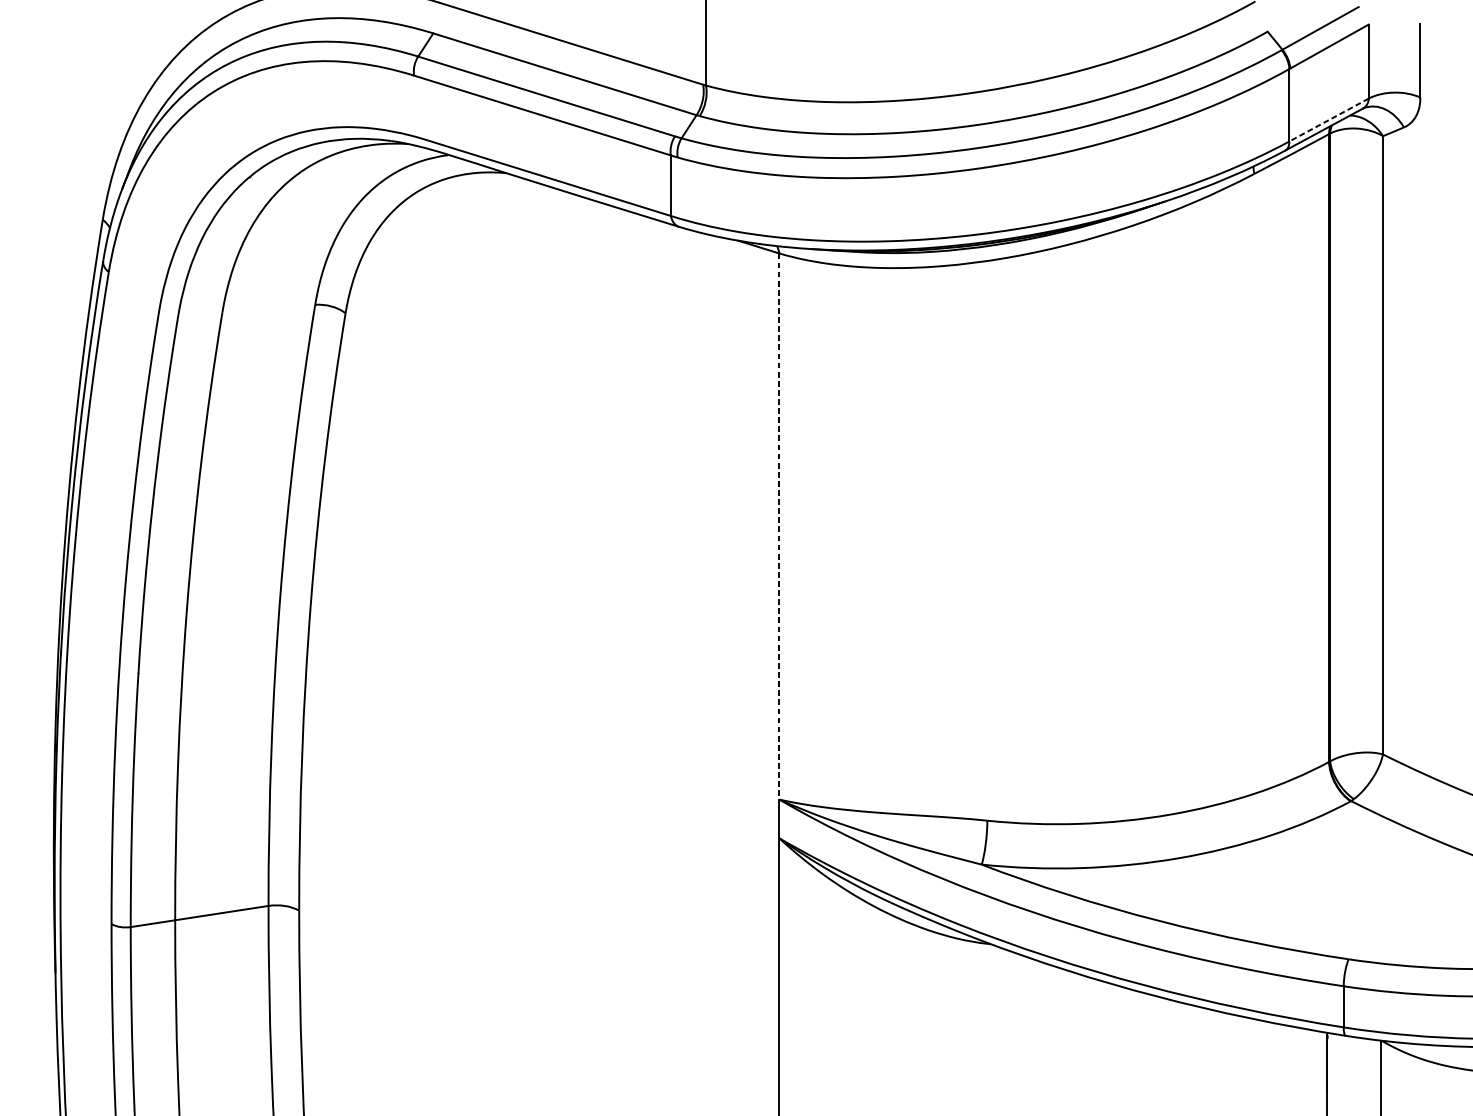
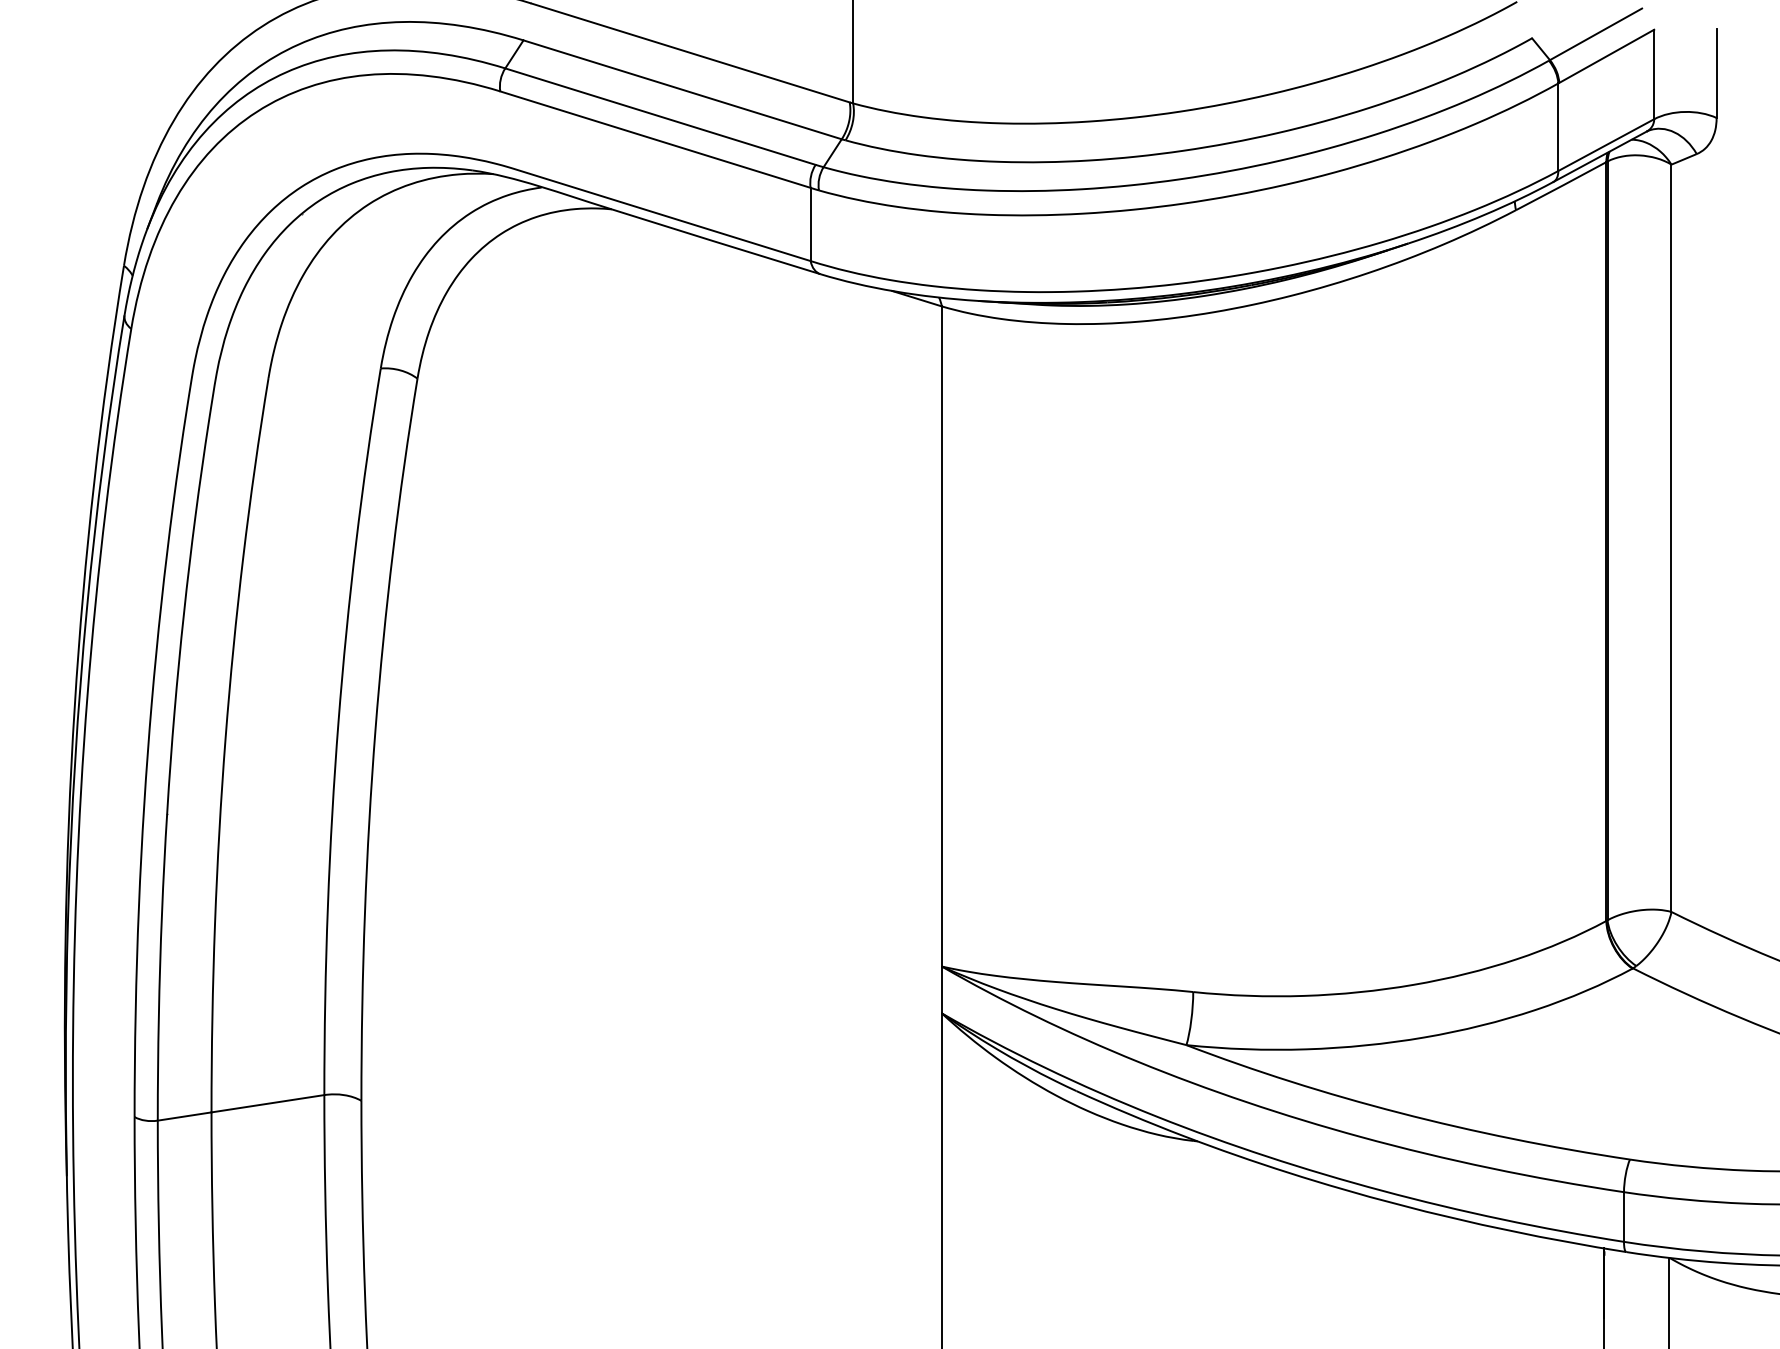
line: (1329, 120) -> (1606, 145), dashed -> solid
line: (779, 526) -> (941, 636), dashed -> solid

